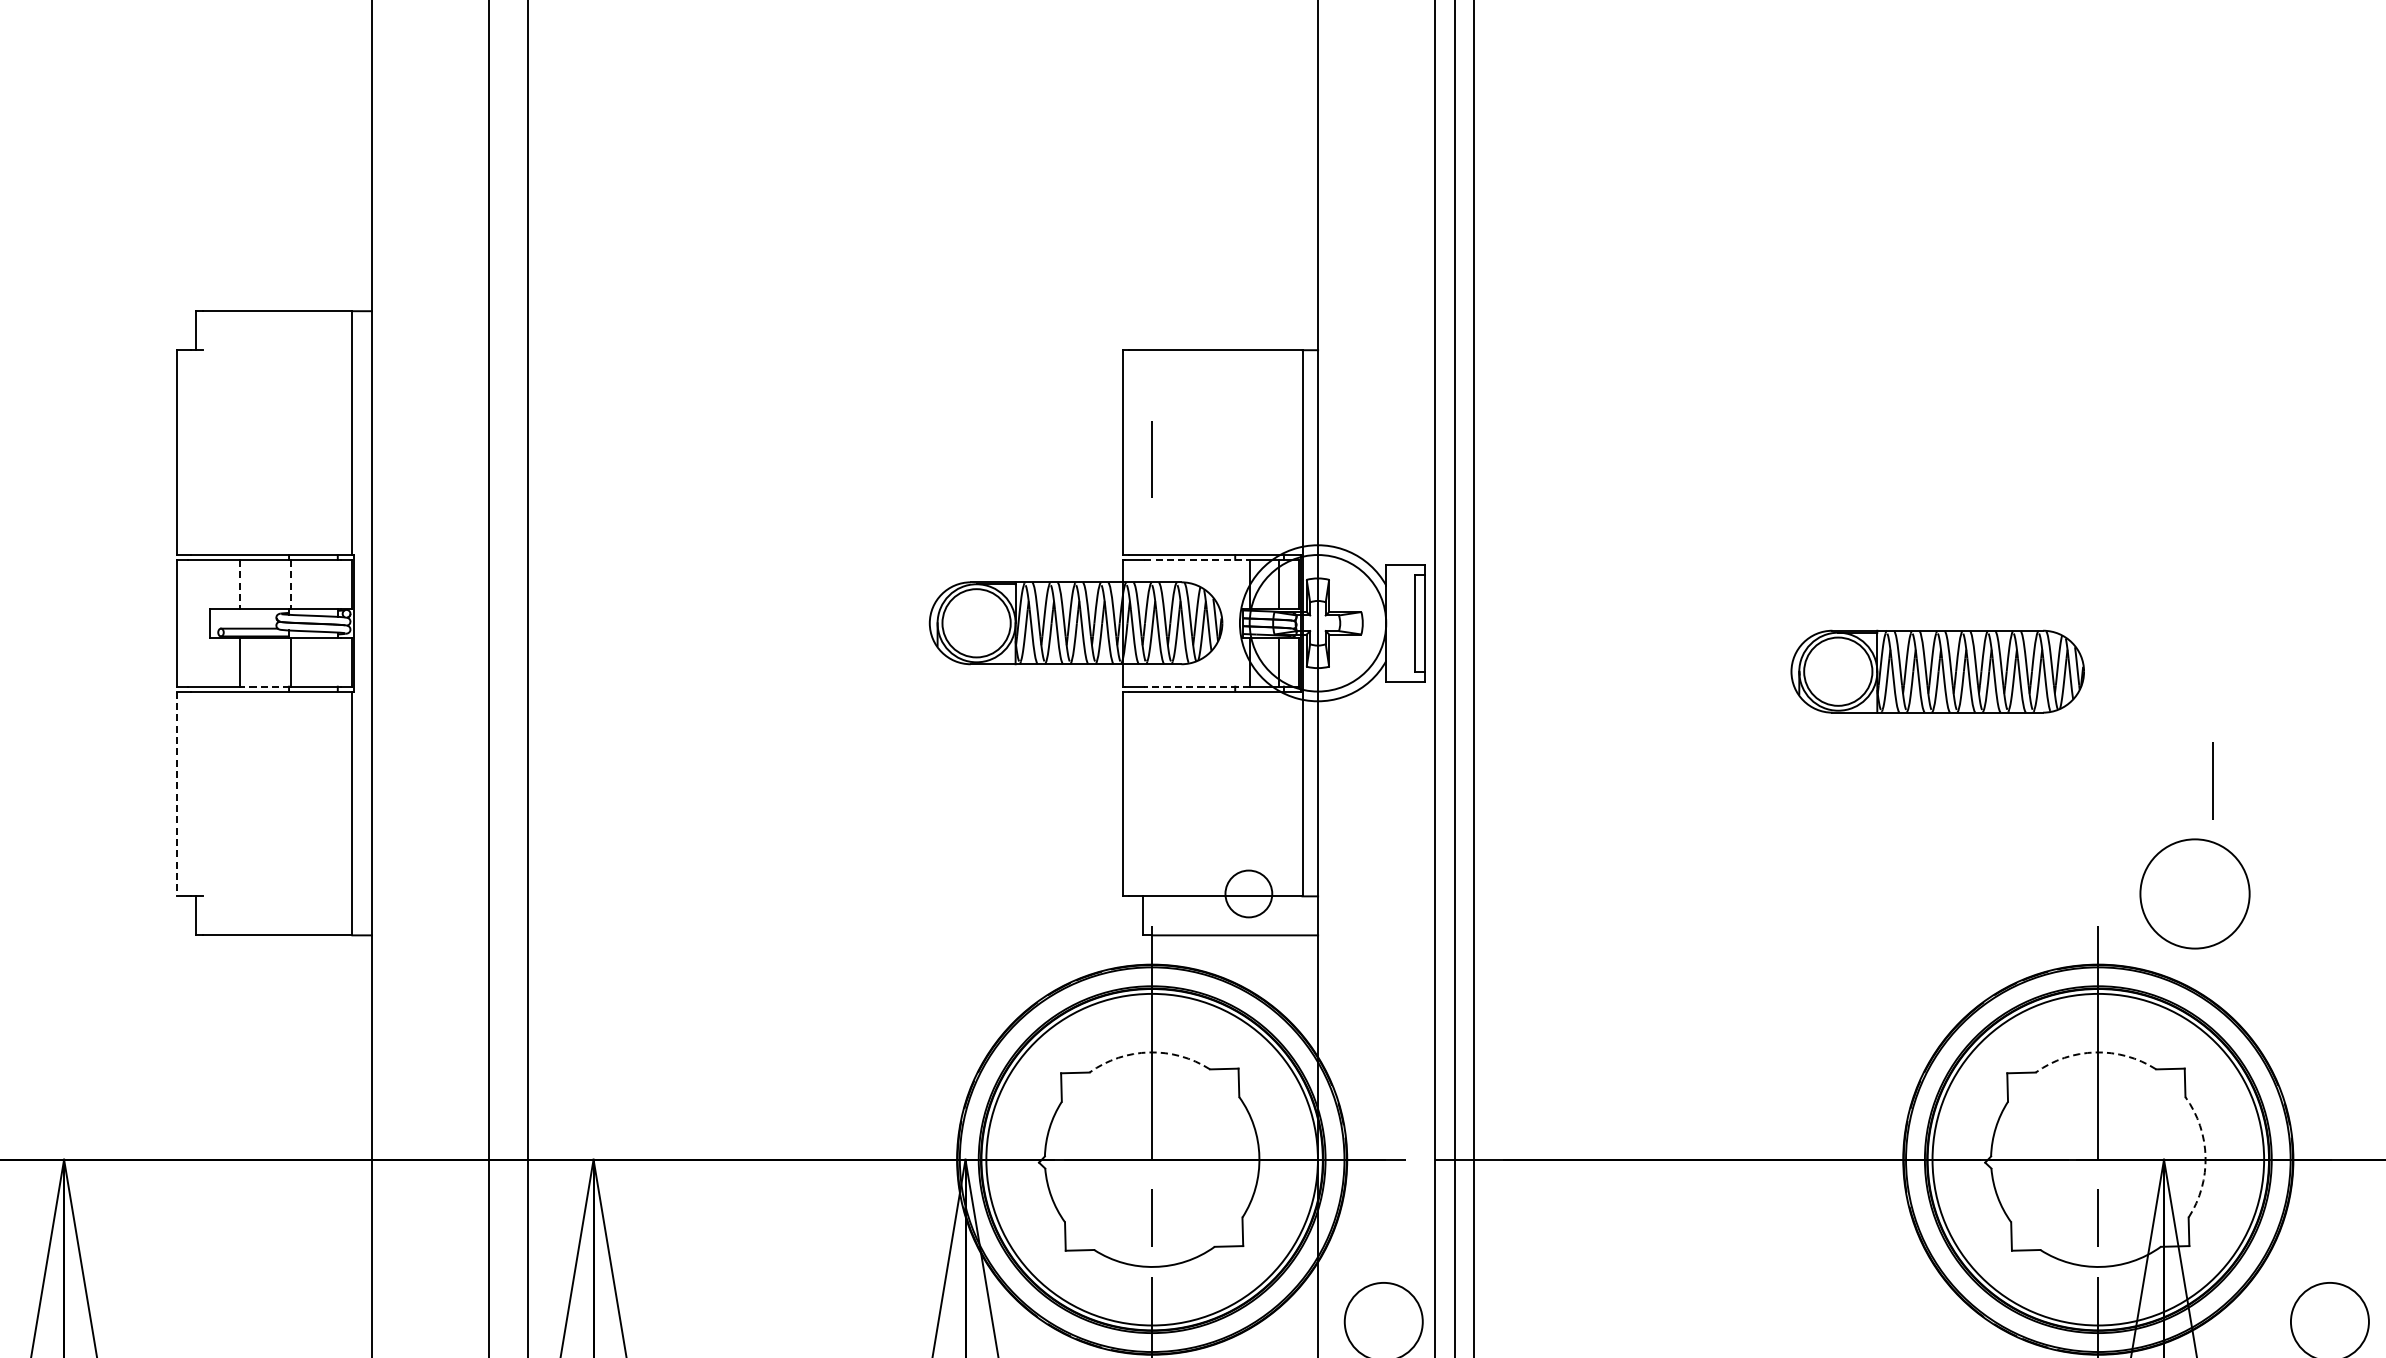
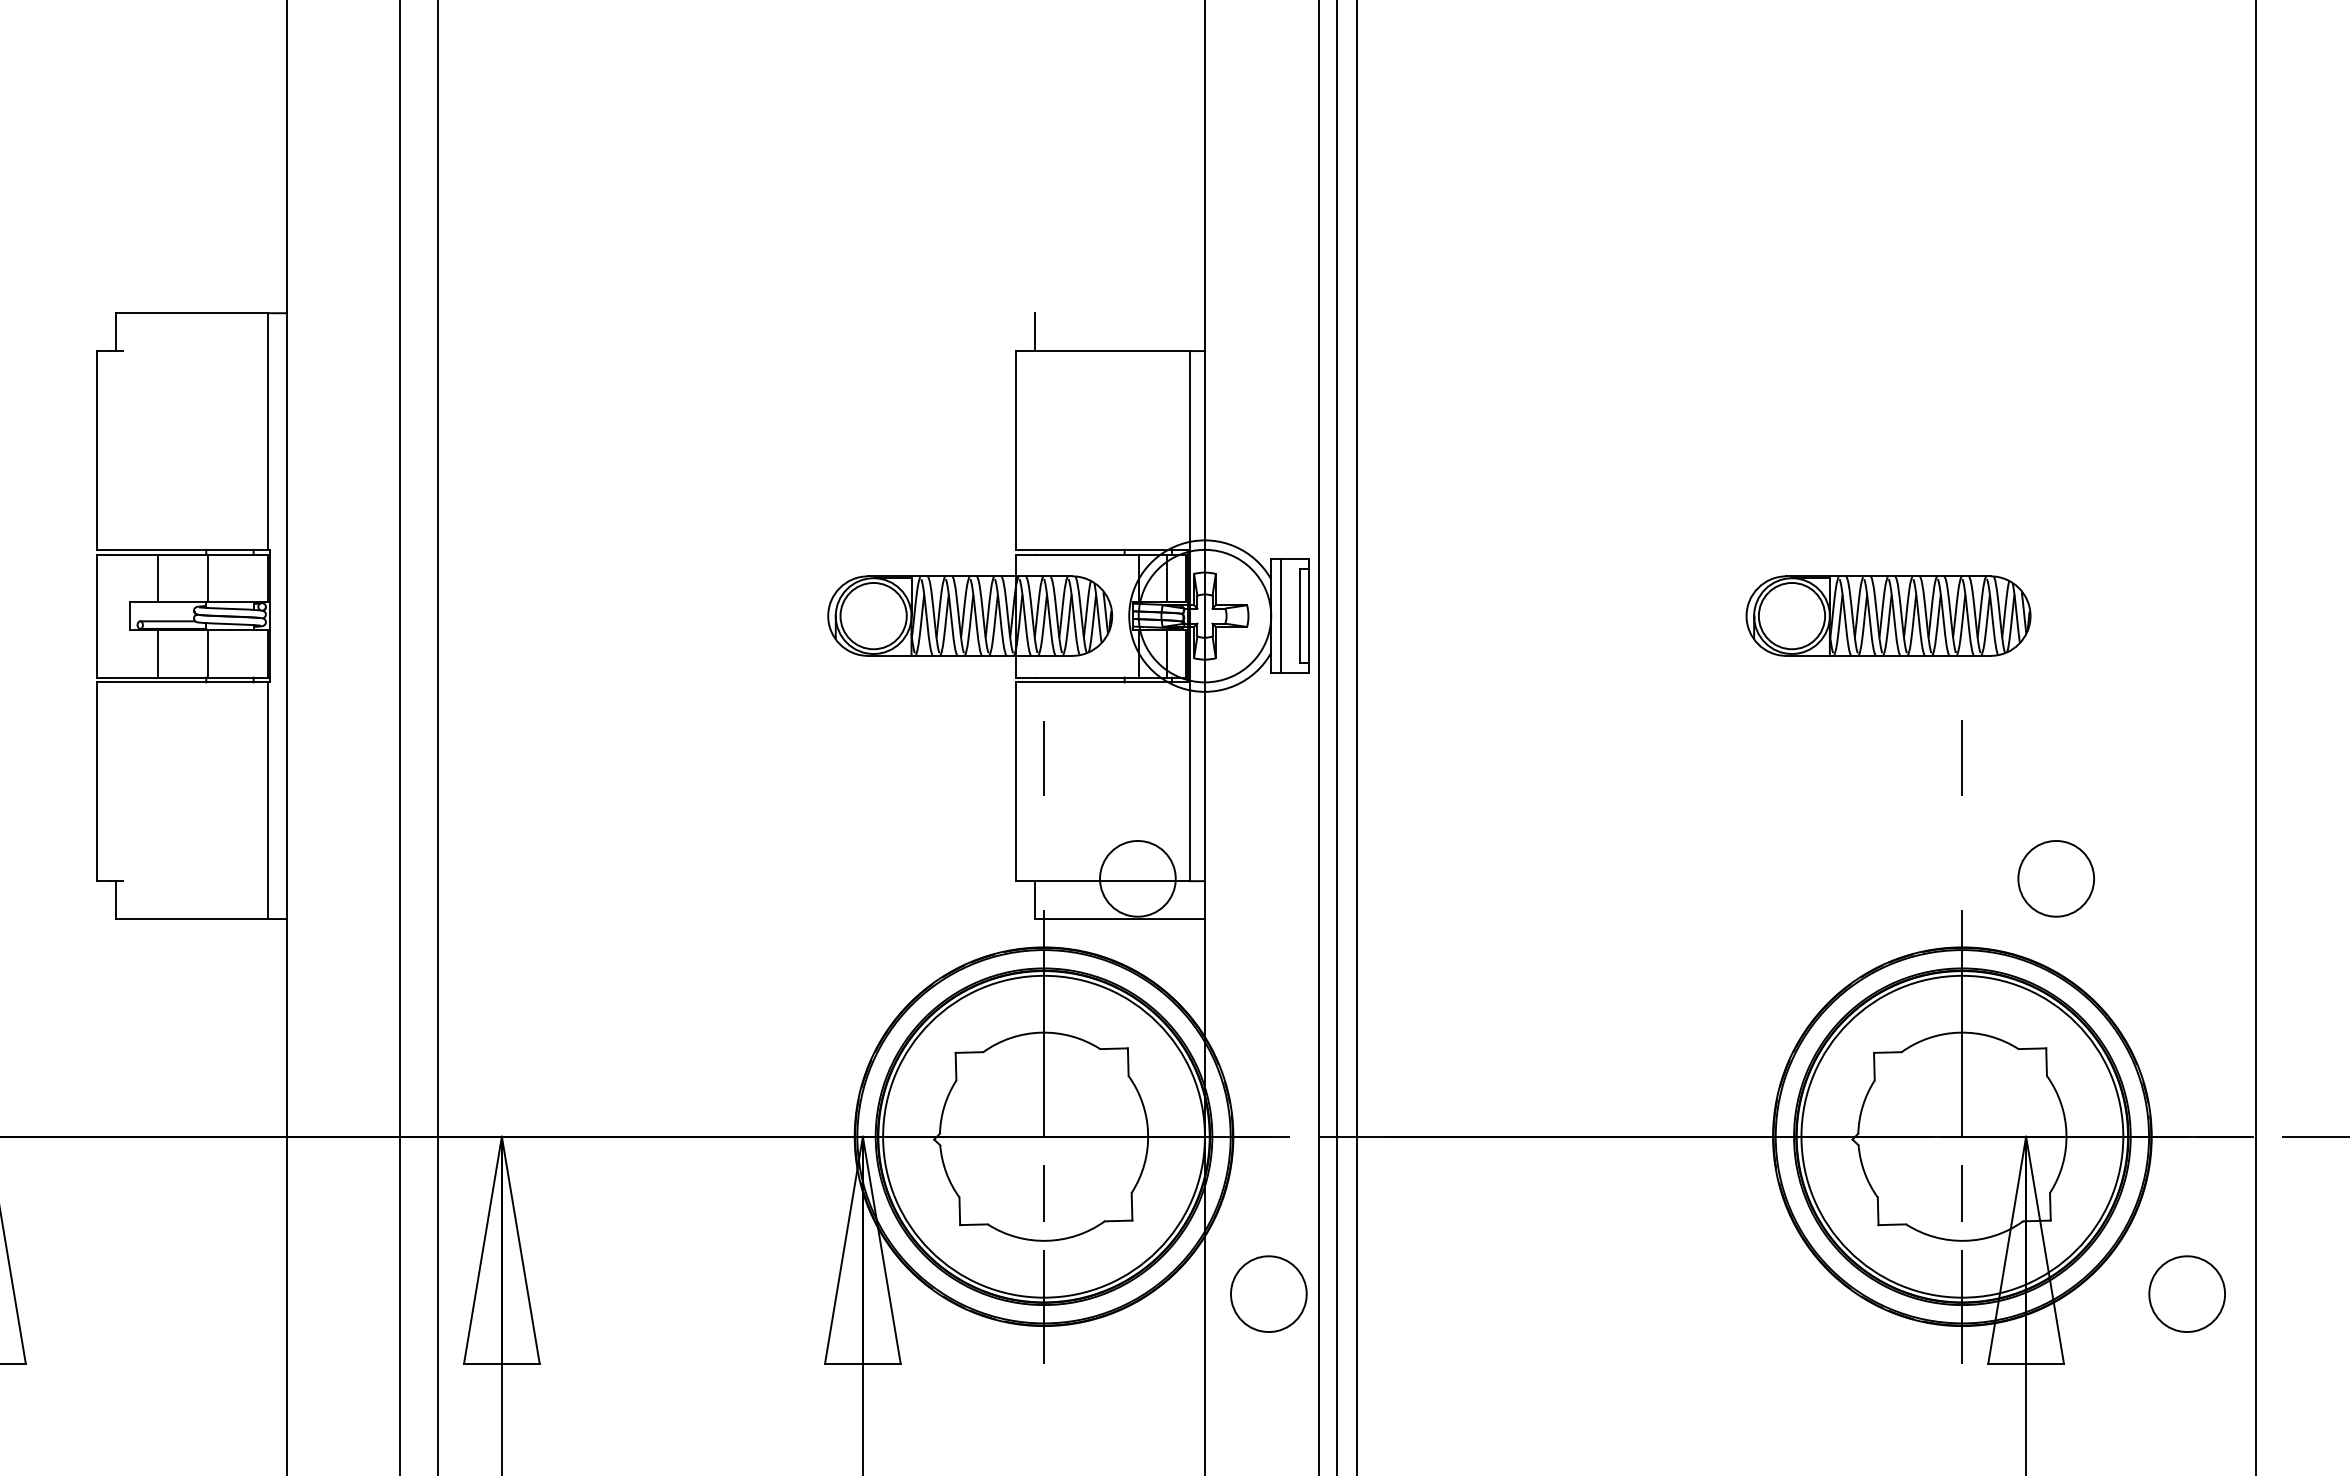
line: (1142, 331) -> (1034, 332), added
line: (1151, 459) -> (1043, 758), moved
line: (1197, 559) -> (1088, 554), dashed -> solid
line: (239, 584) -> (158, 578), dashed -> solid
line: (290, 584) -> (207, 578), dashed -> solid
line: (1395, 622) -> (1280, 615), added
part: (1937, 671) -> (1888, 615), moved
line: (265, 686) -> (183, 677), dashed -> solid
line: (1196, 686) -> (1087, 677), dashed -> solid
line: (2211, 780) -> (1961, 757), moved
line: (176, 794) -> (97, 782), dashed -> solid
circle: (1248, 893) -> (1137, 878), size x1.67
circle: (2195, 893) -> (2056, 878), size x0.71
arc: (1149, 1052) -> (1041, 1032), dashed -> solid
arc: (2095, 1052) -> (1959, 1032), dashed -> solid
arc: (2205, 1157) -> (2066, 1134), dashed -> solid

